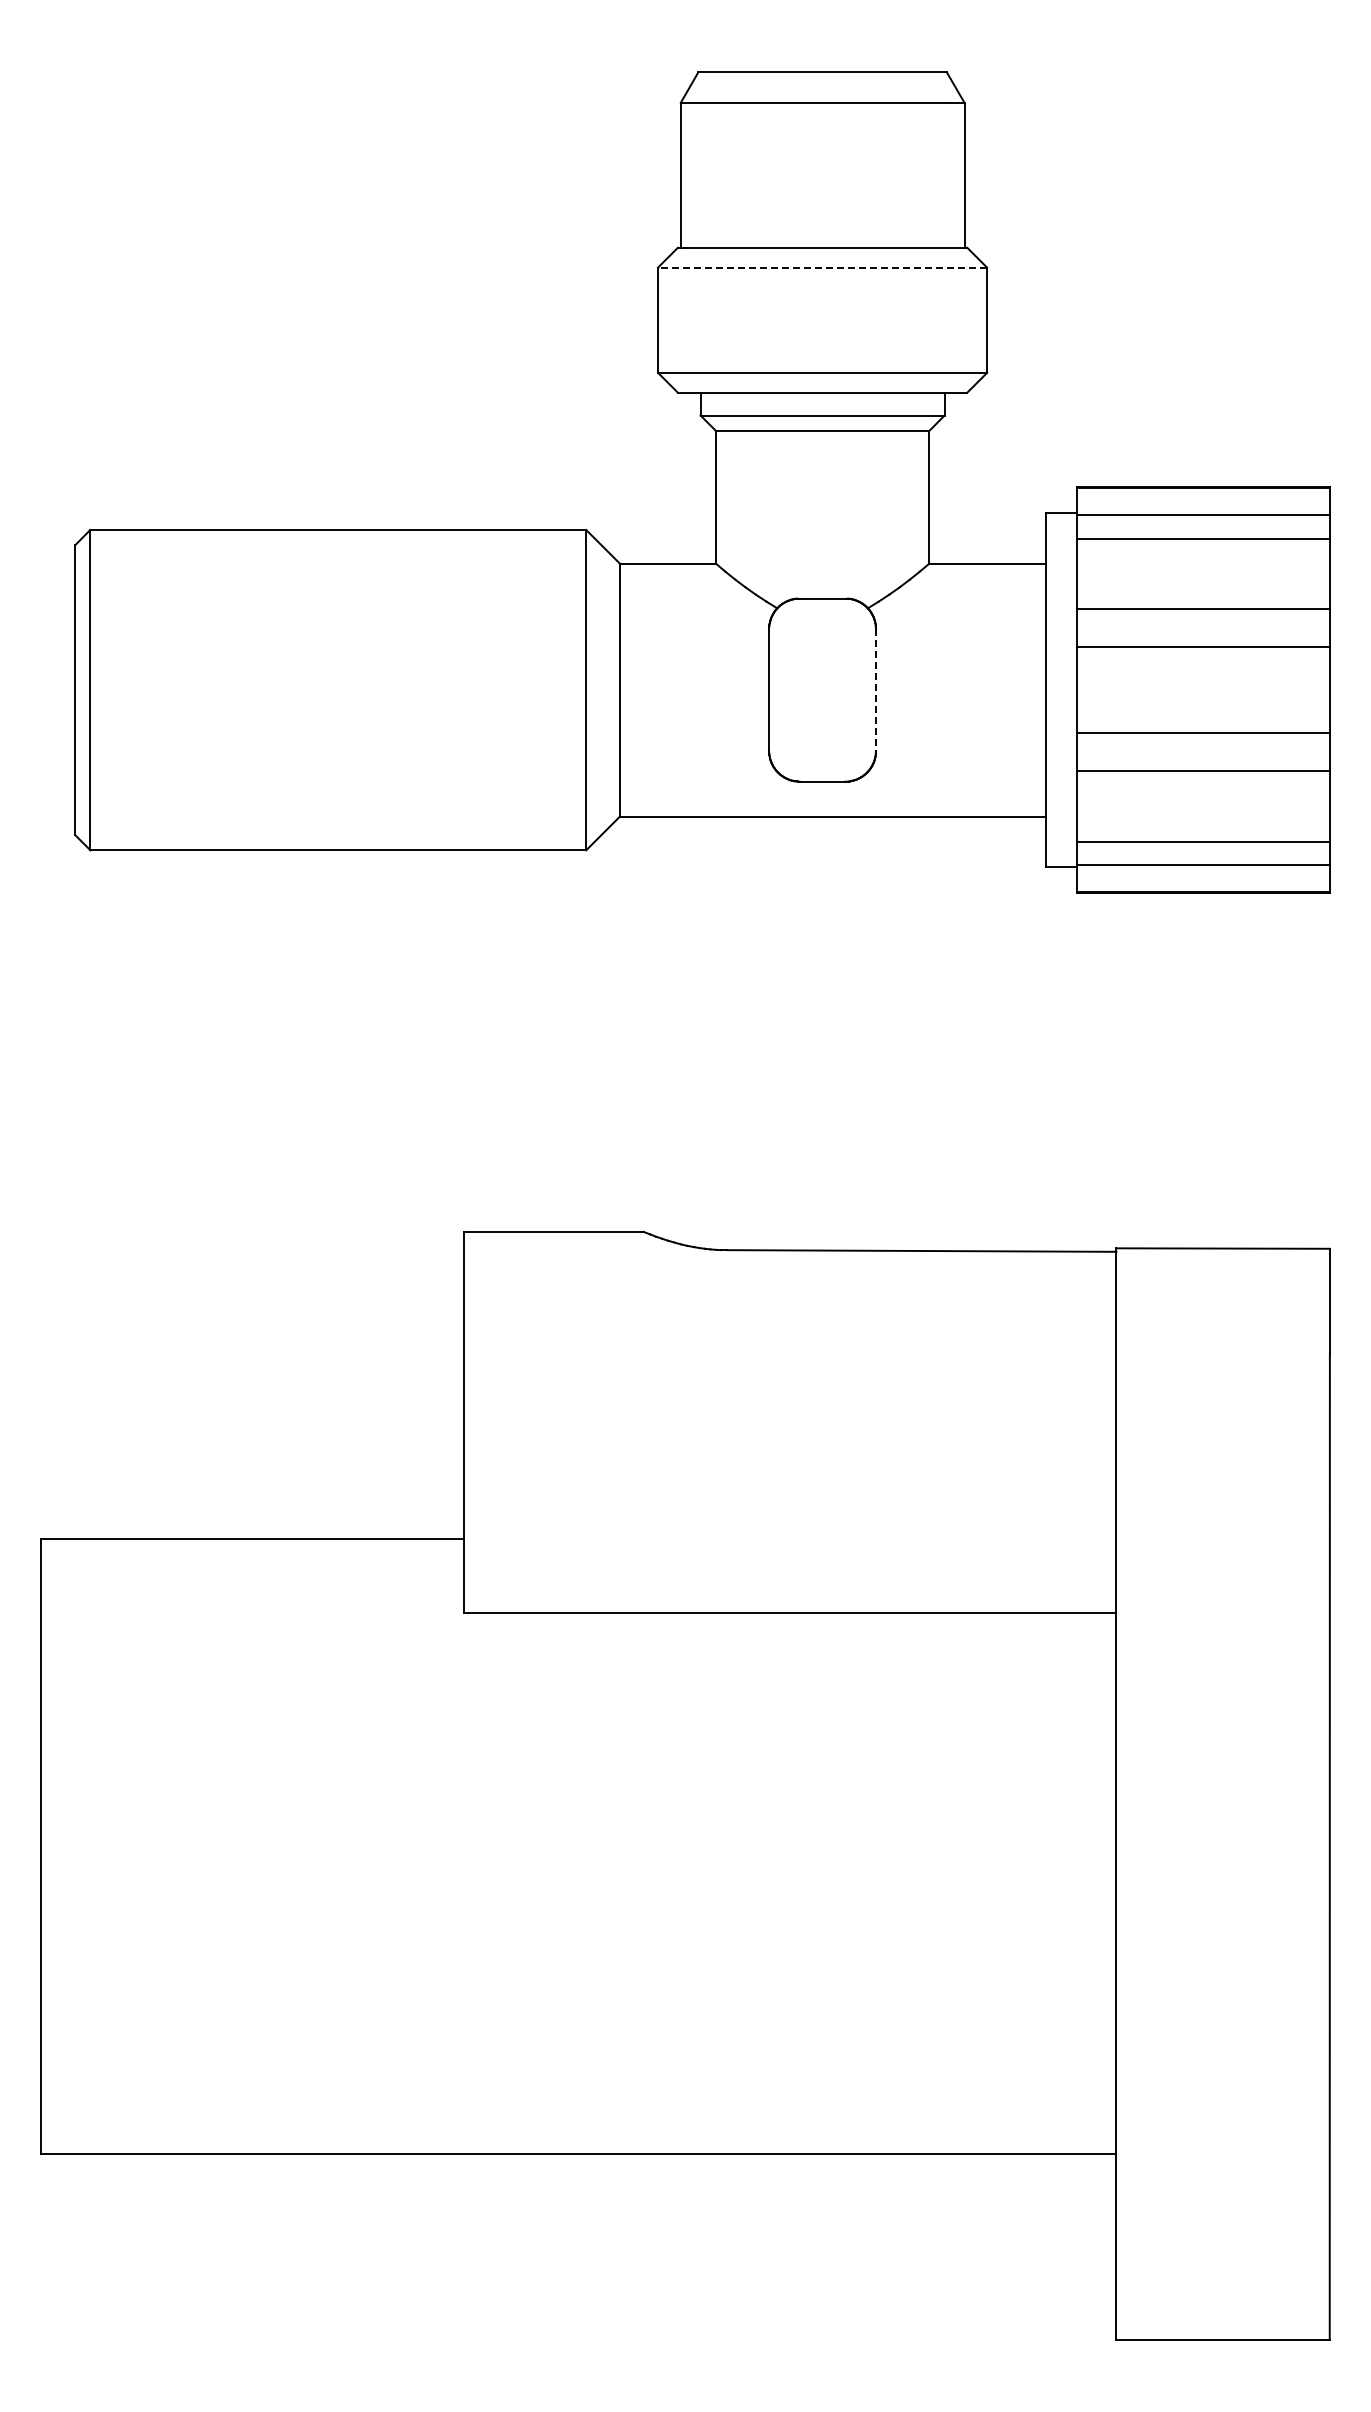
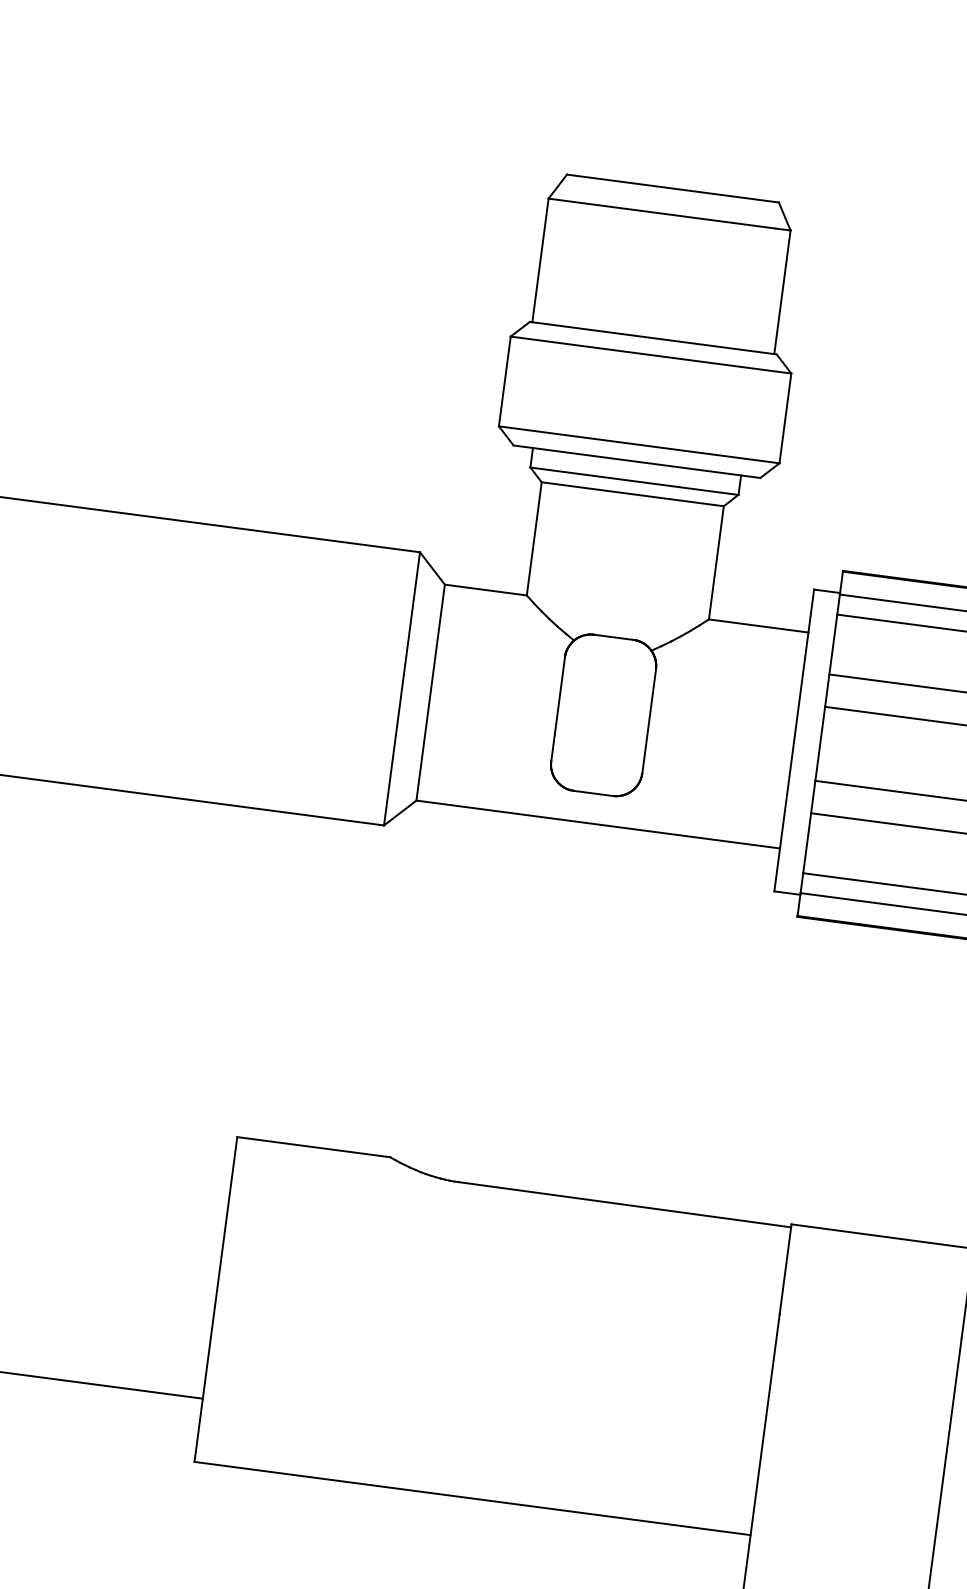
line: (822, 267) -> (650, 354), dashed -> solid
line: (876, 690) -> (649, 721), dashed -> solid

